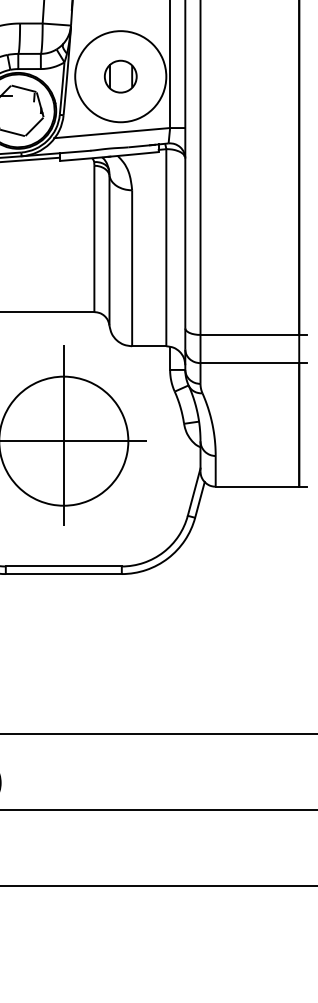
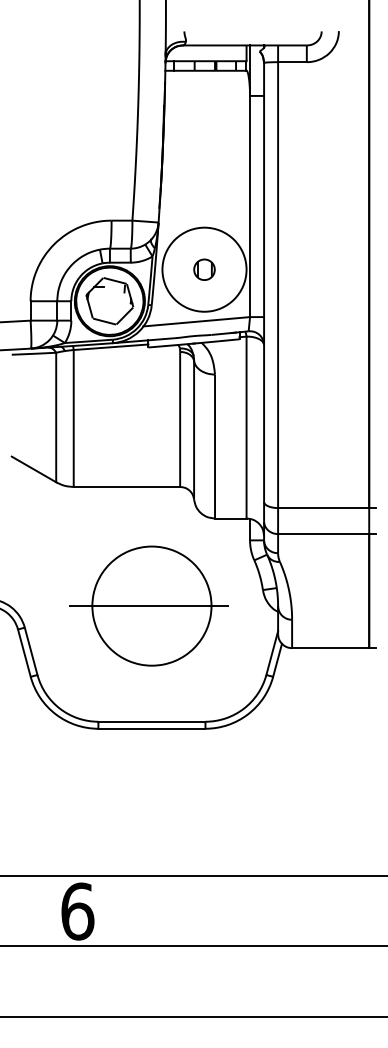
part: (120, 76) -> (204, 269), size x0.7
line: (63, 435) -> (151, 600), removed

